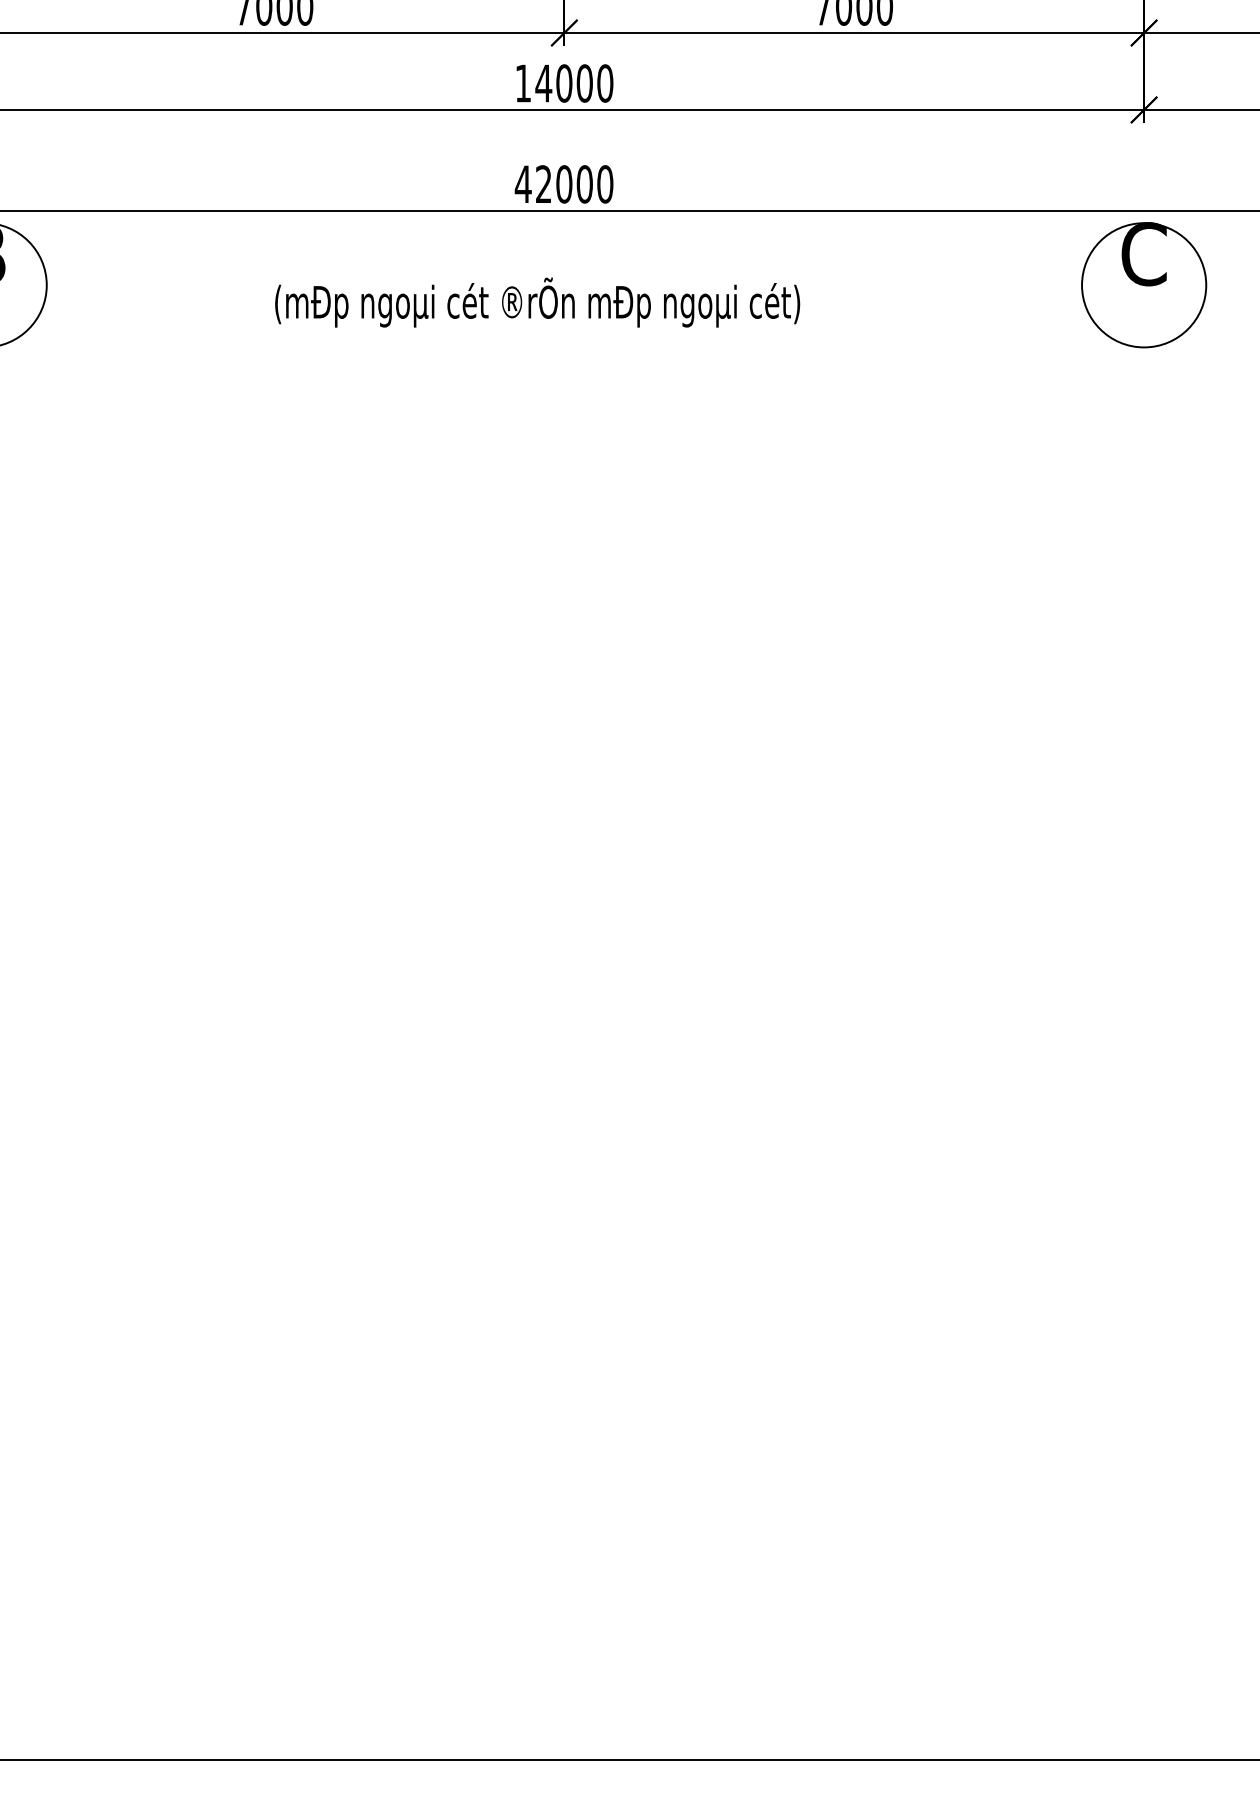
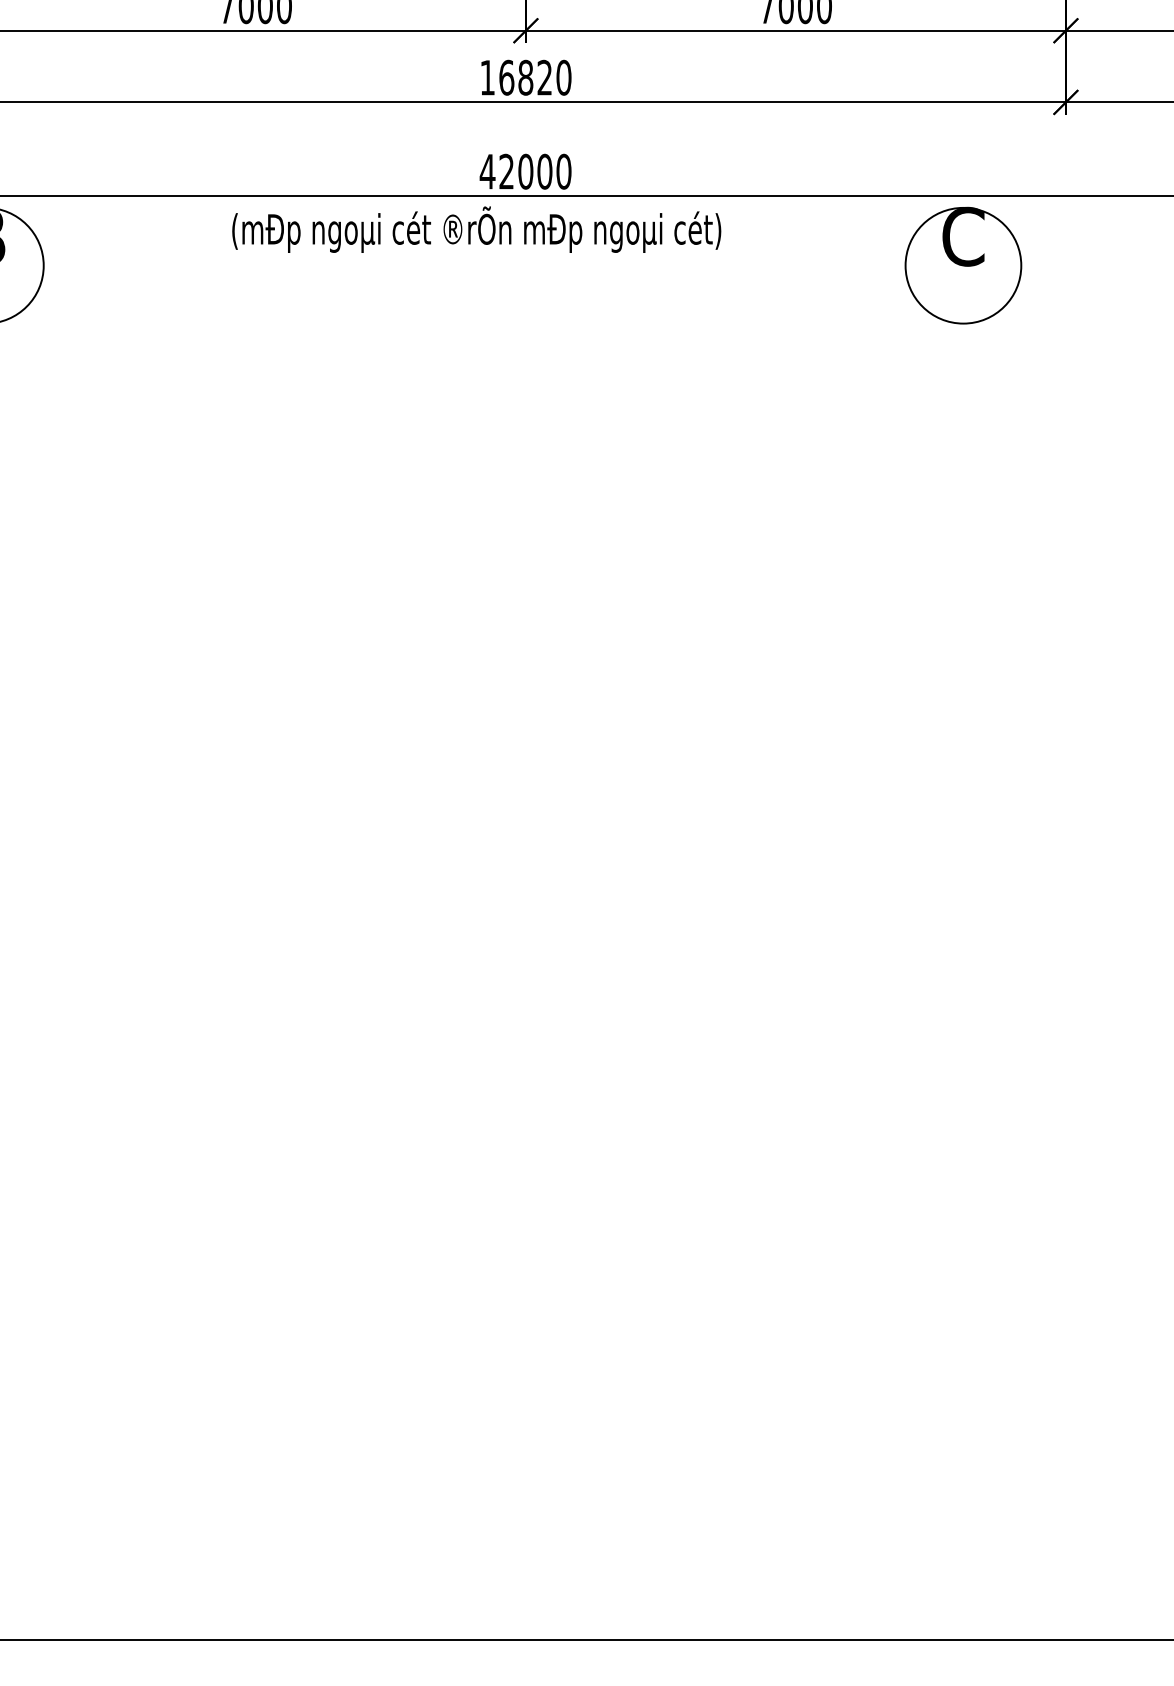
text: (563, 83) -> (525, 77), 14000 -> 16820
part: (1144, 285) -> (963, 265), moved
text: (537, 302) -> (476, 229), moved

